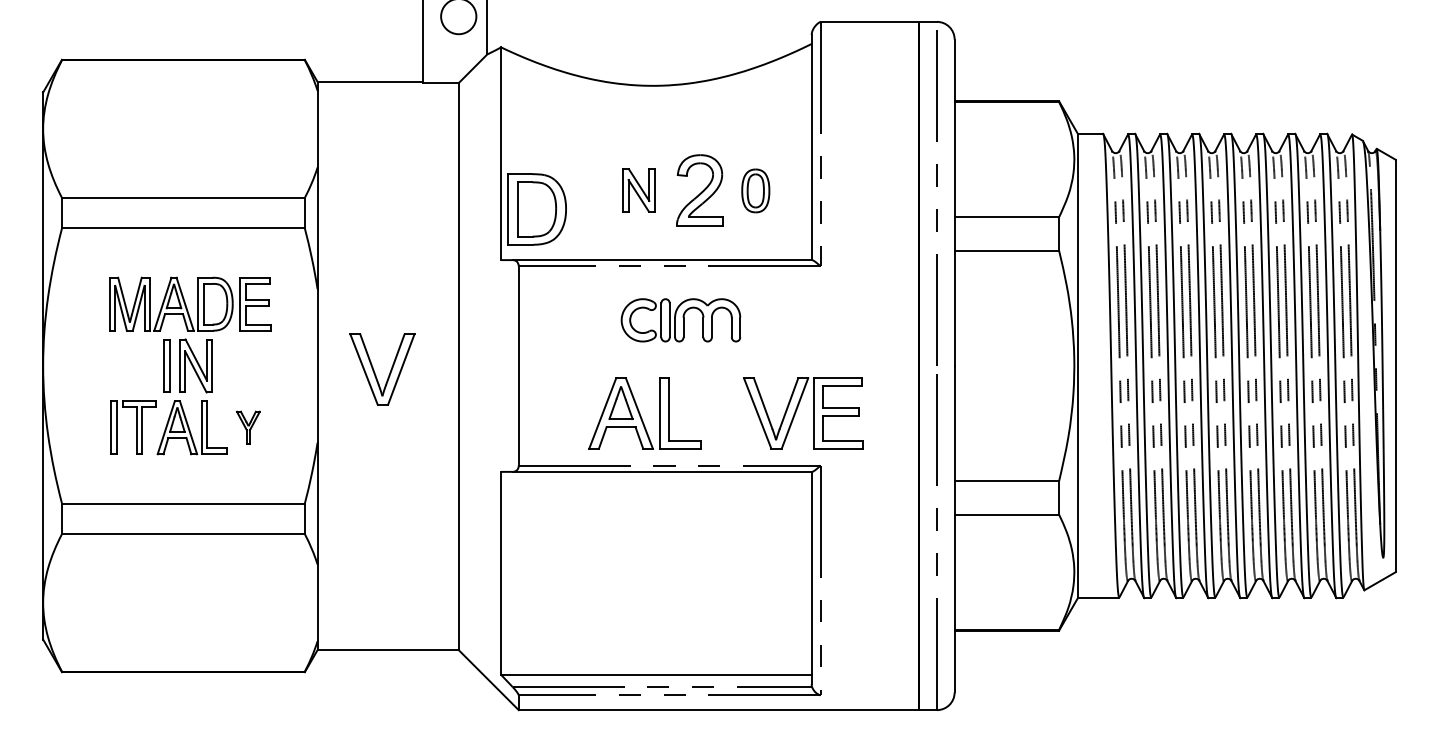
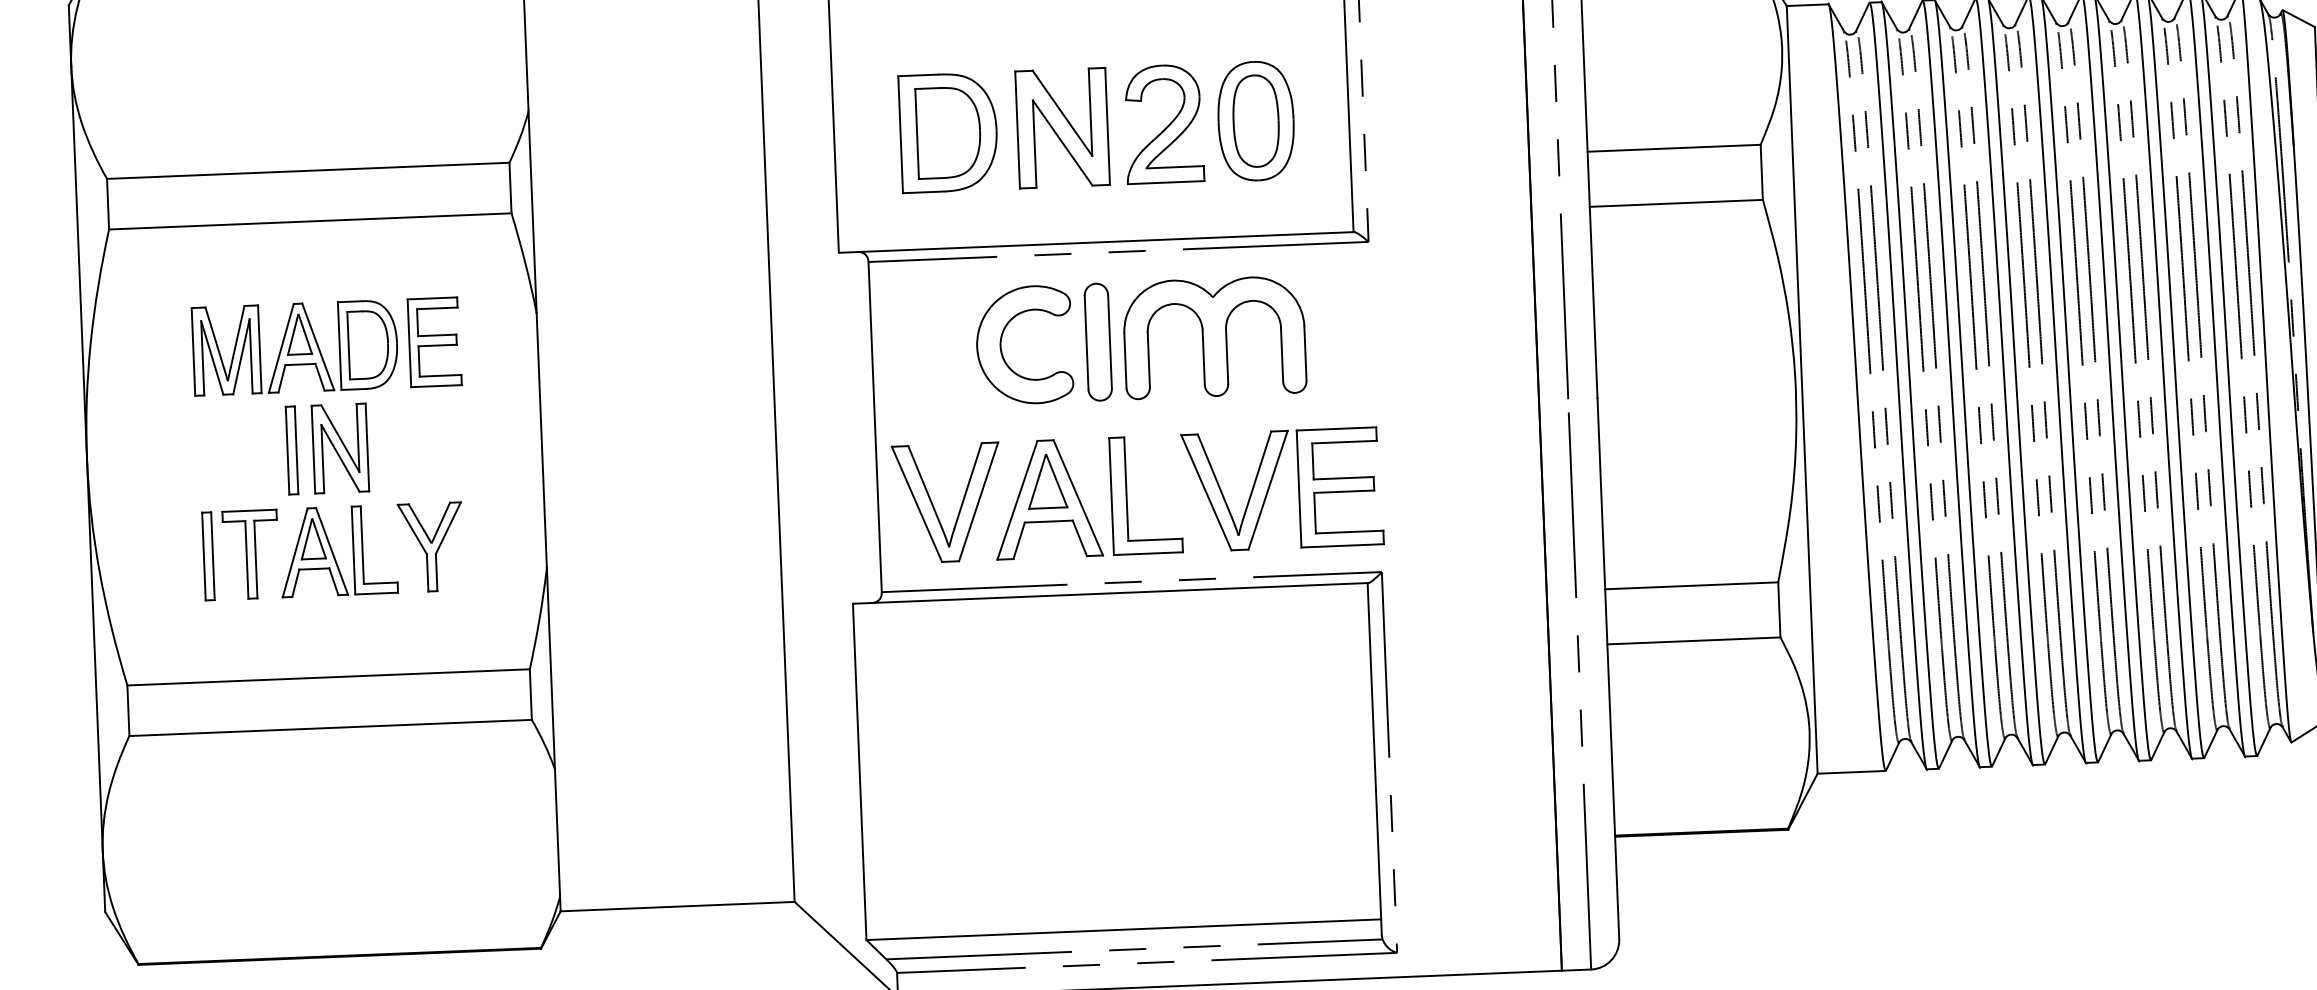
part: (638, 190) -> (1061, 128), size x1.67
part: (755, 190) -> (1255, 120), size x1.67
part: (536, 209) -> (947, 132), moved
part: (680, 320) -> (1140, 340), size x1.67
part: (375, 372) -> (936, 508), moved
part: (797, 410) -> (1272, 485), moved
part: (248, 427) -> (431, 546), size x1.67

